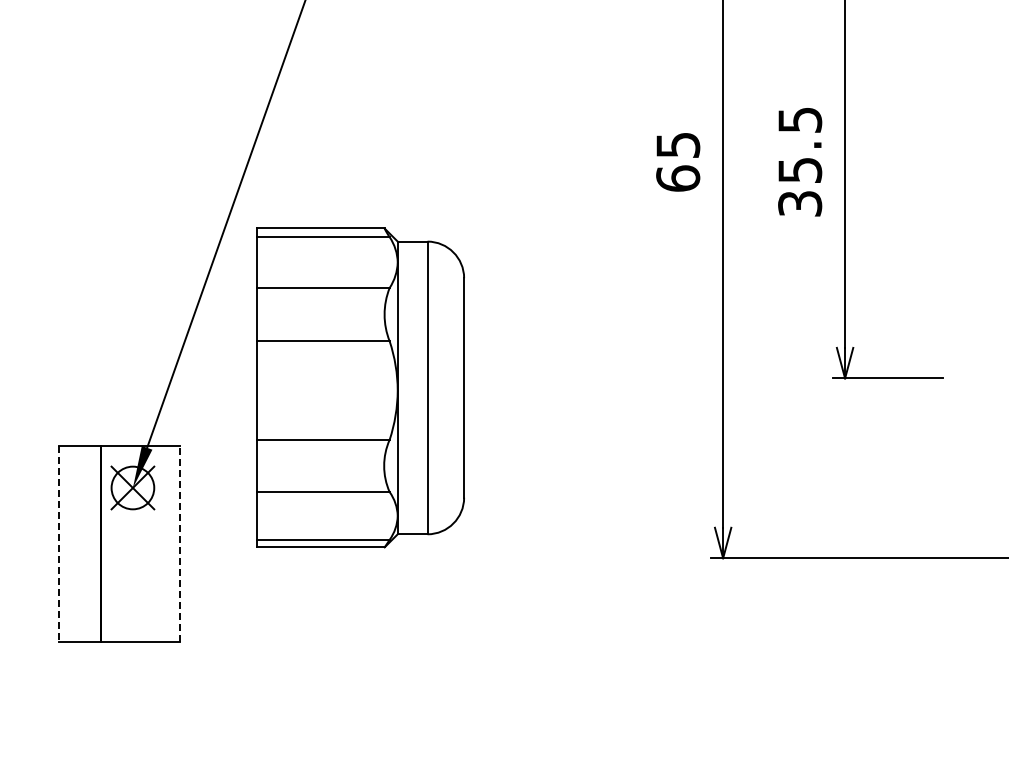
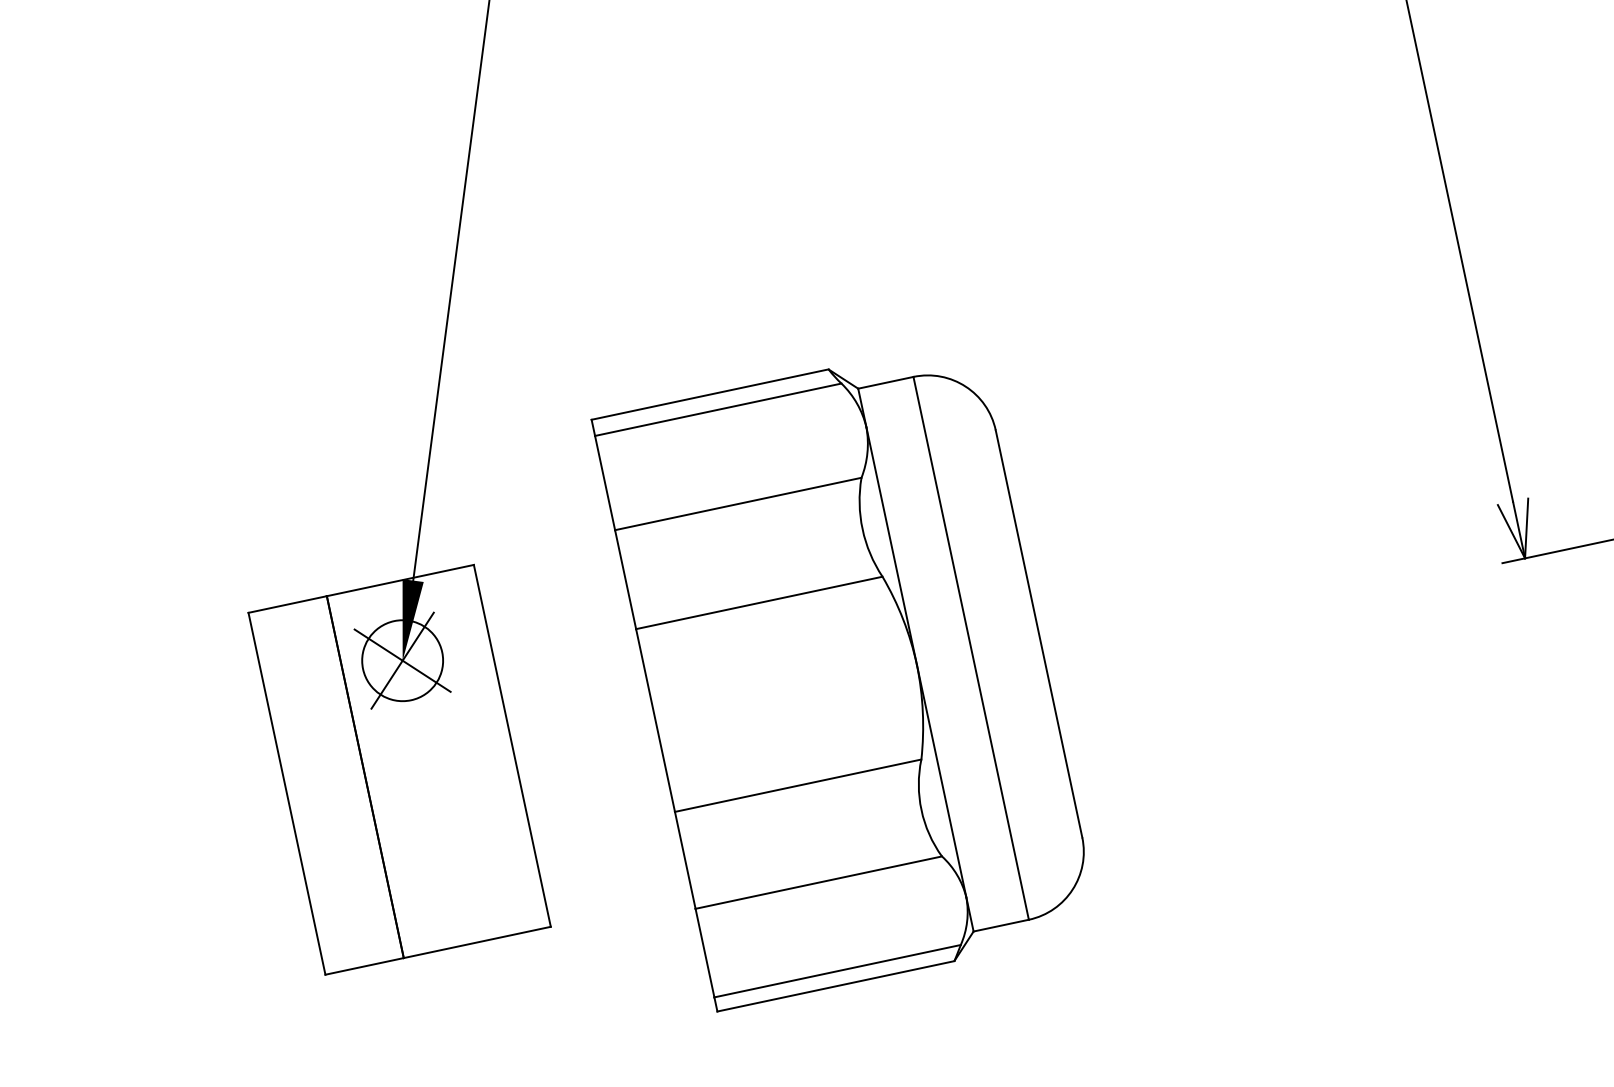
part: (360, 387) -> (846, 673), moved
line: (58, 543) -> (286, 792), dashed -> solid
line: (180, 543) -> (512, 744), dashed -> solid

